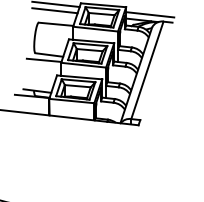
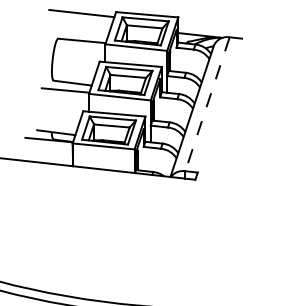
line: (55, 10) -> (80, 21), removed
line: (150, 14) -> (211, 27), removed
line: (147, 70) -> (207, 104), solid -> dashed

